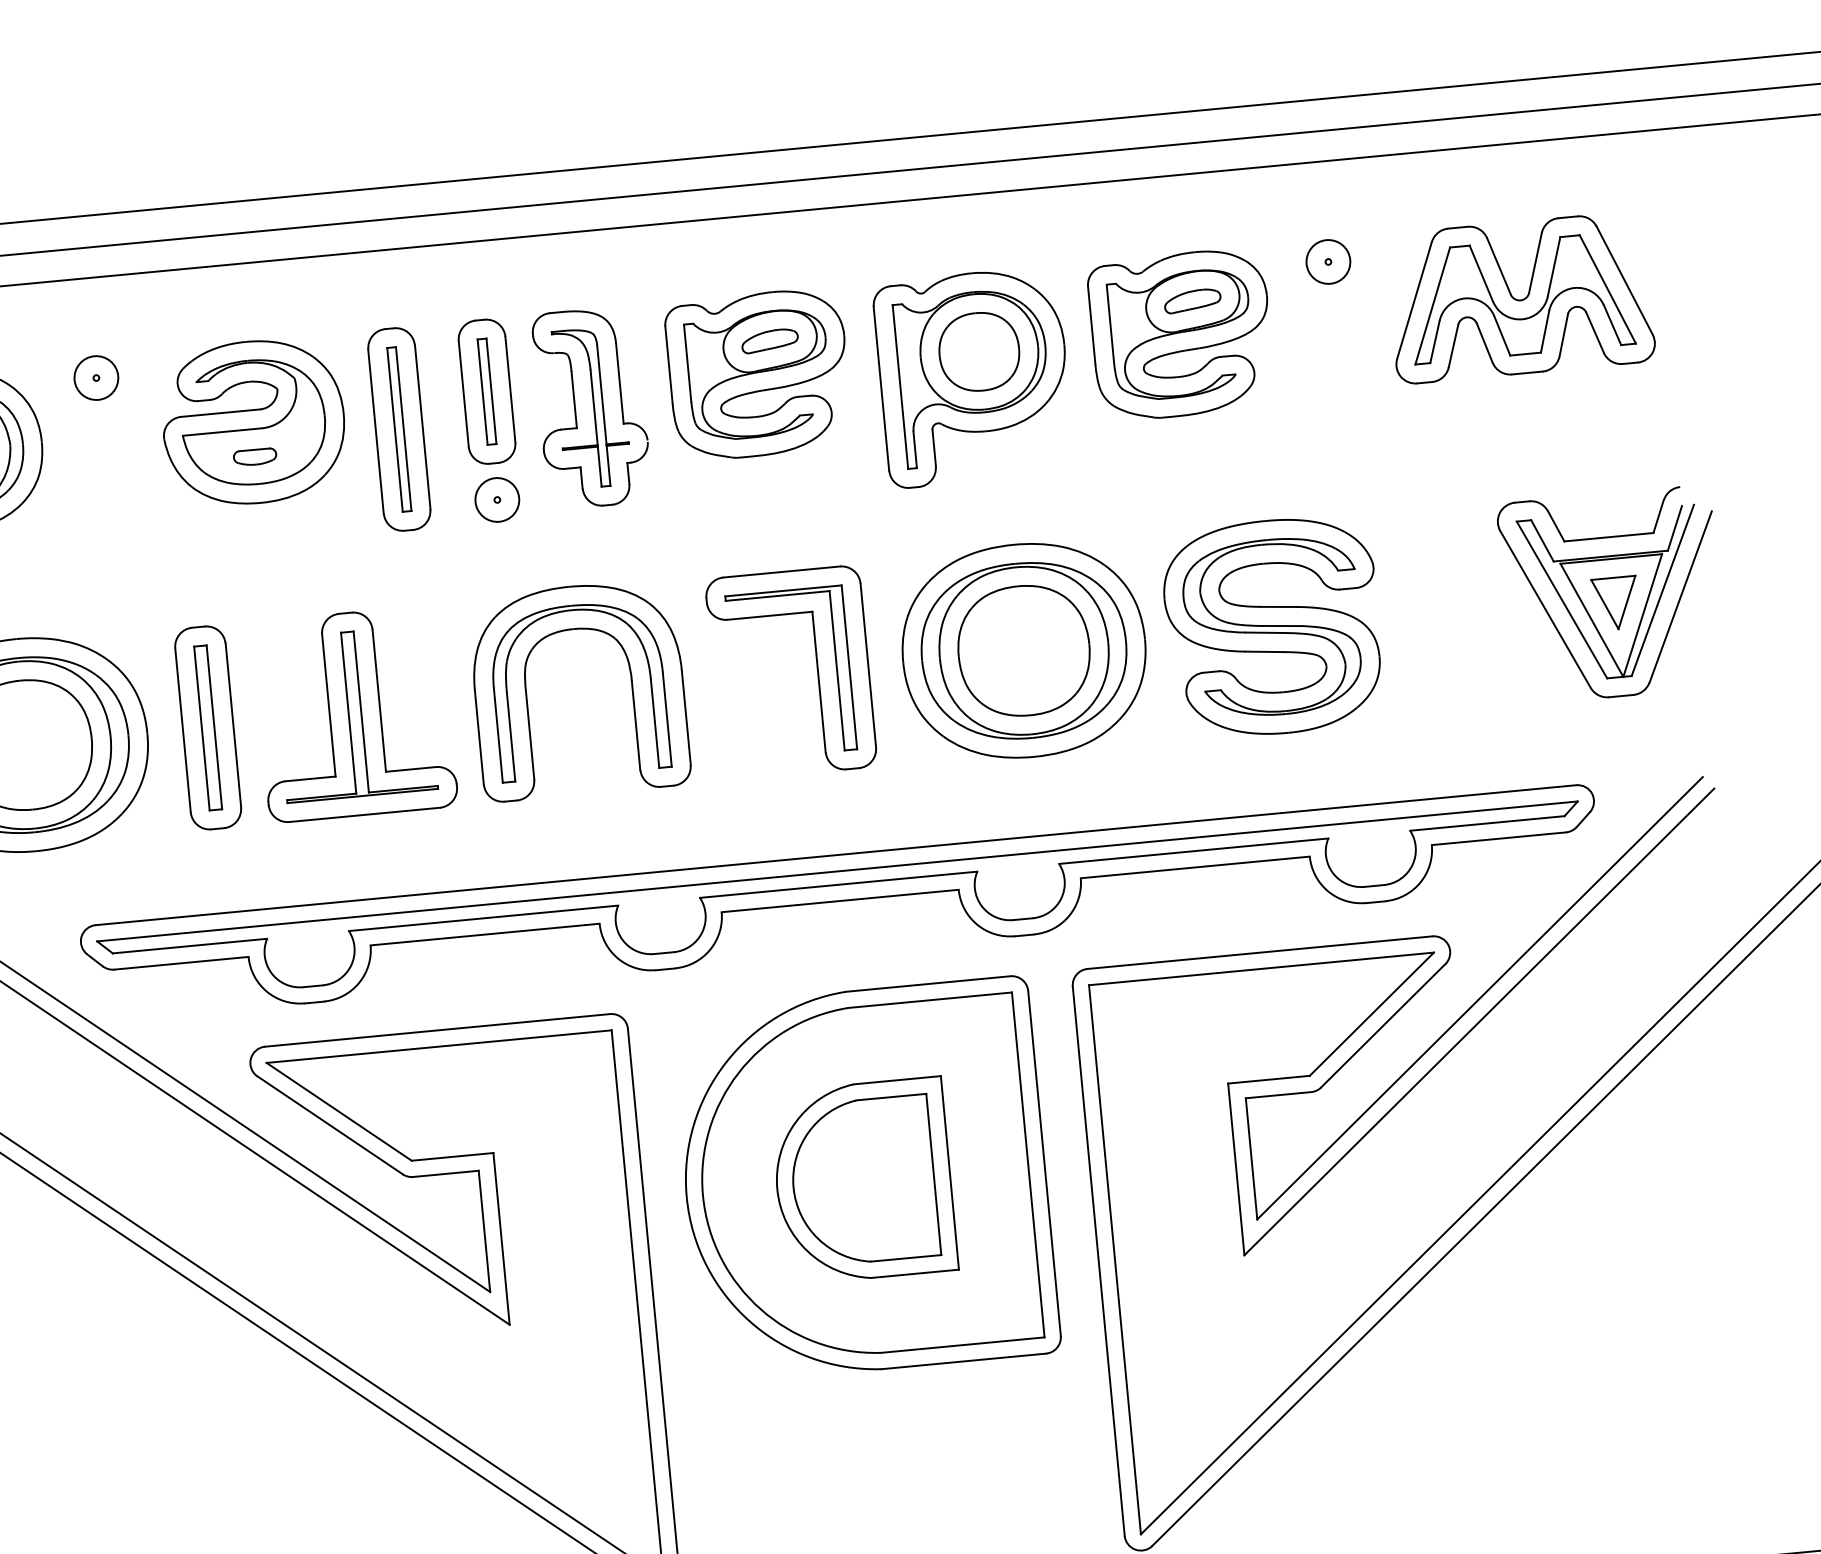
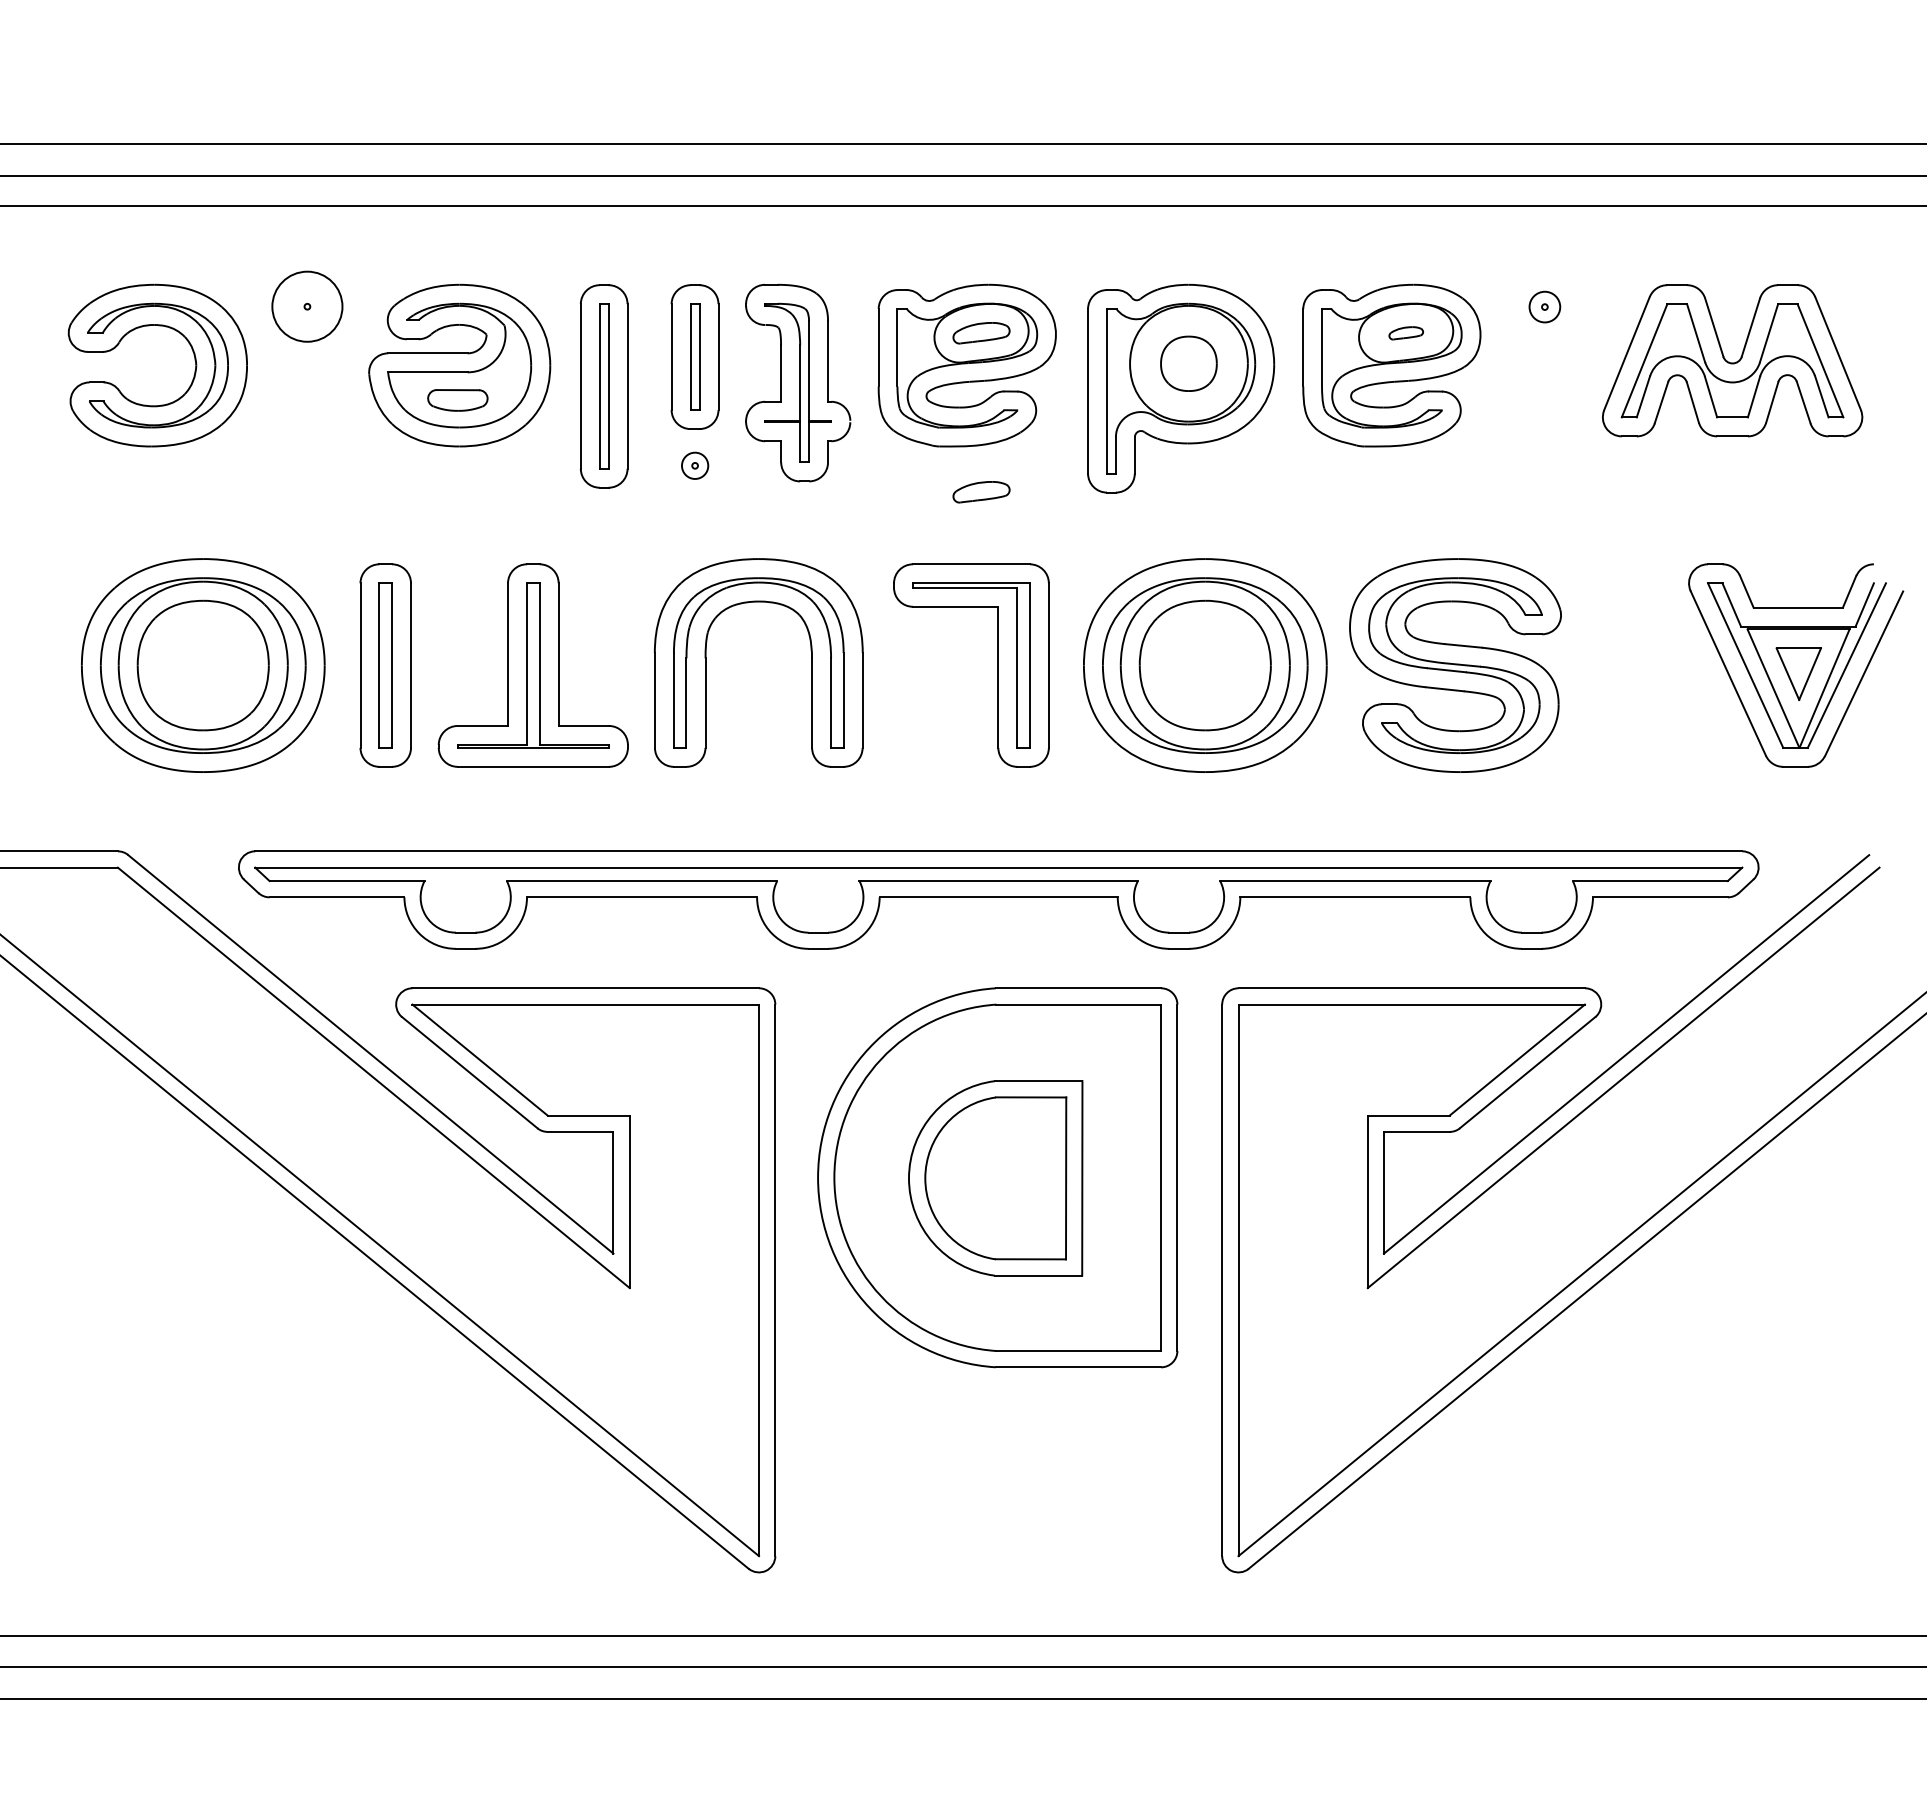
circle: (1328, 262) -> (1544, 307), size x0.7
part: (1193, 301) -> (1406, 333), size x0.6
part: (978, 351) -> (1188, 363), size x0.7
circle: (96, 377) -> (307, 306), size x1.6
part: (255, 457) -> (458, 400), size x1.4
circle: (497, 499) -> (695, 465), size x0.6
part: (784, 499) -> (981, 492), added

